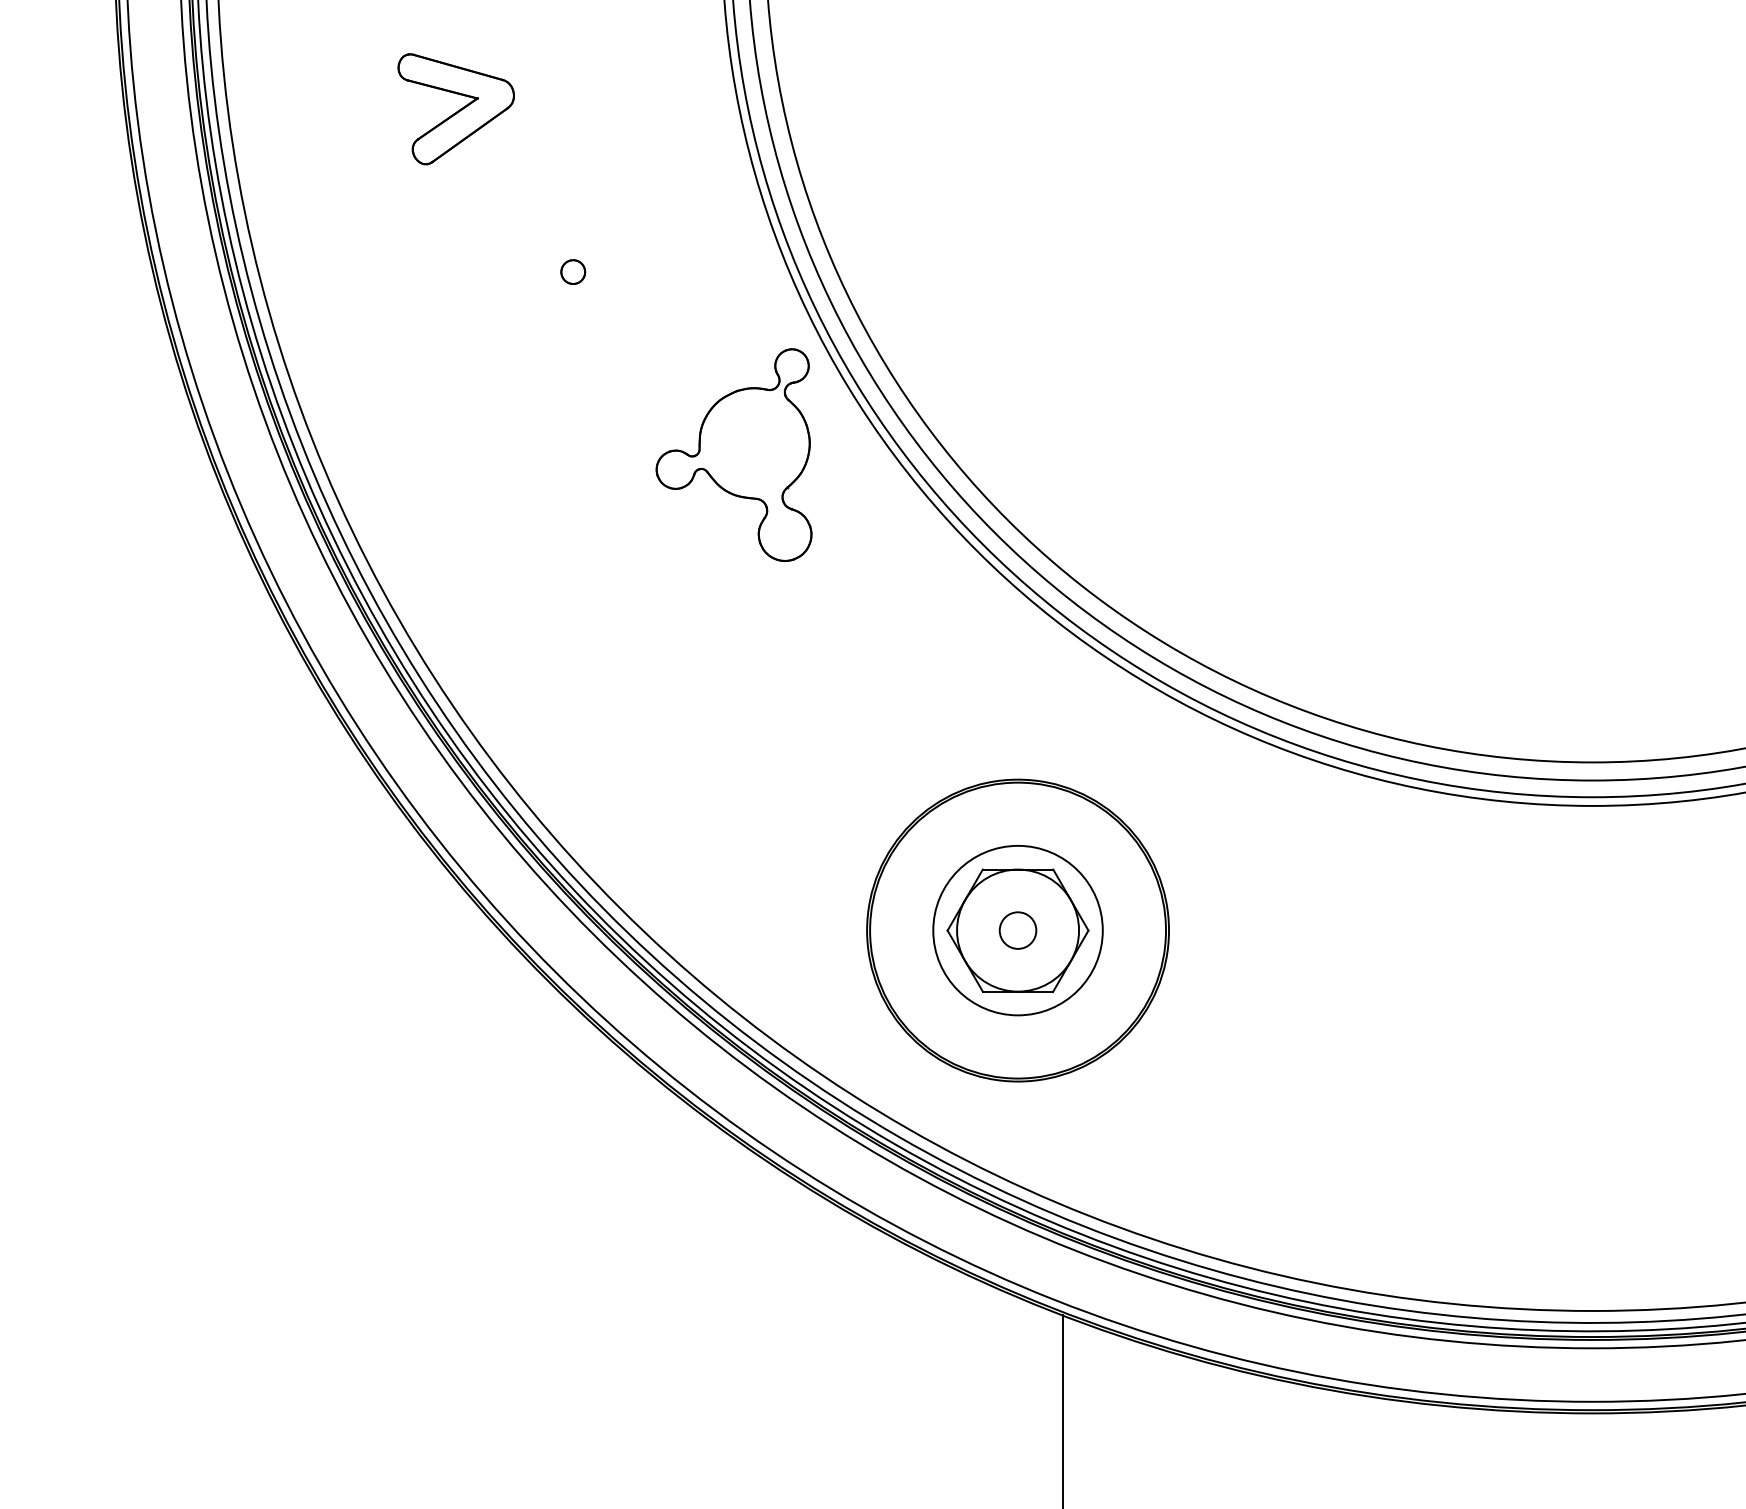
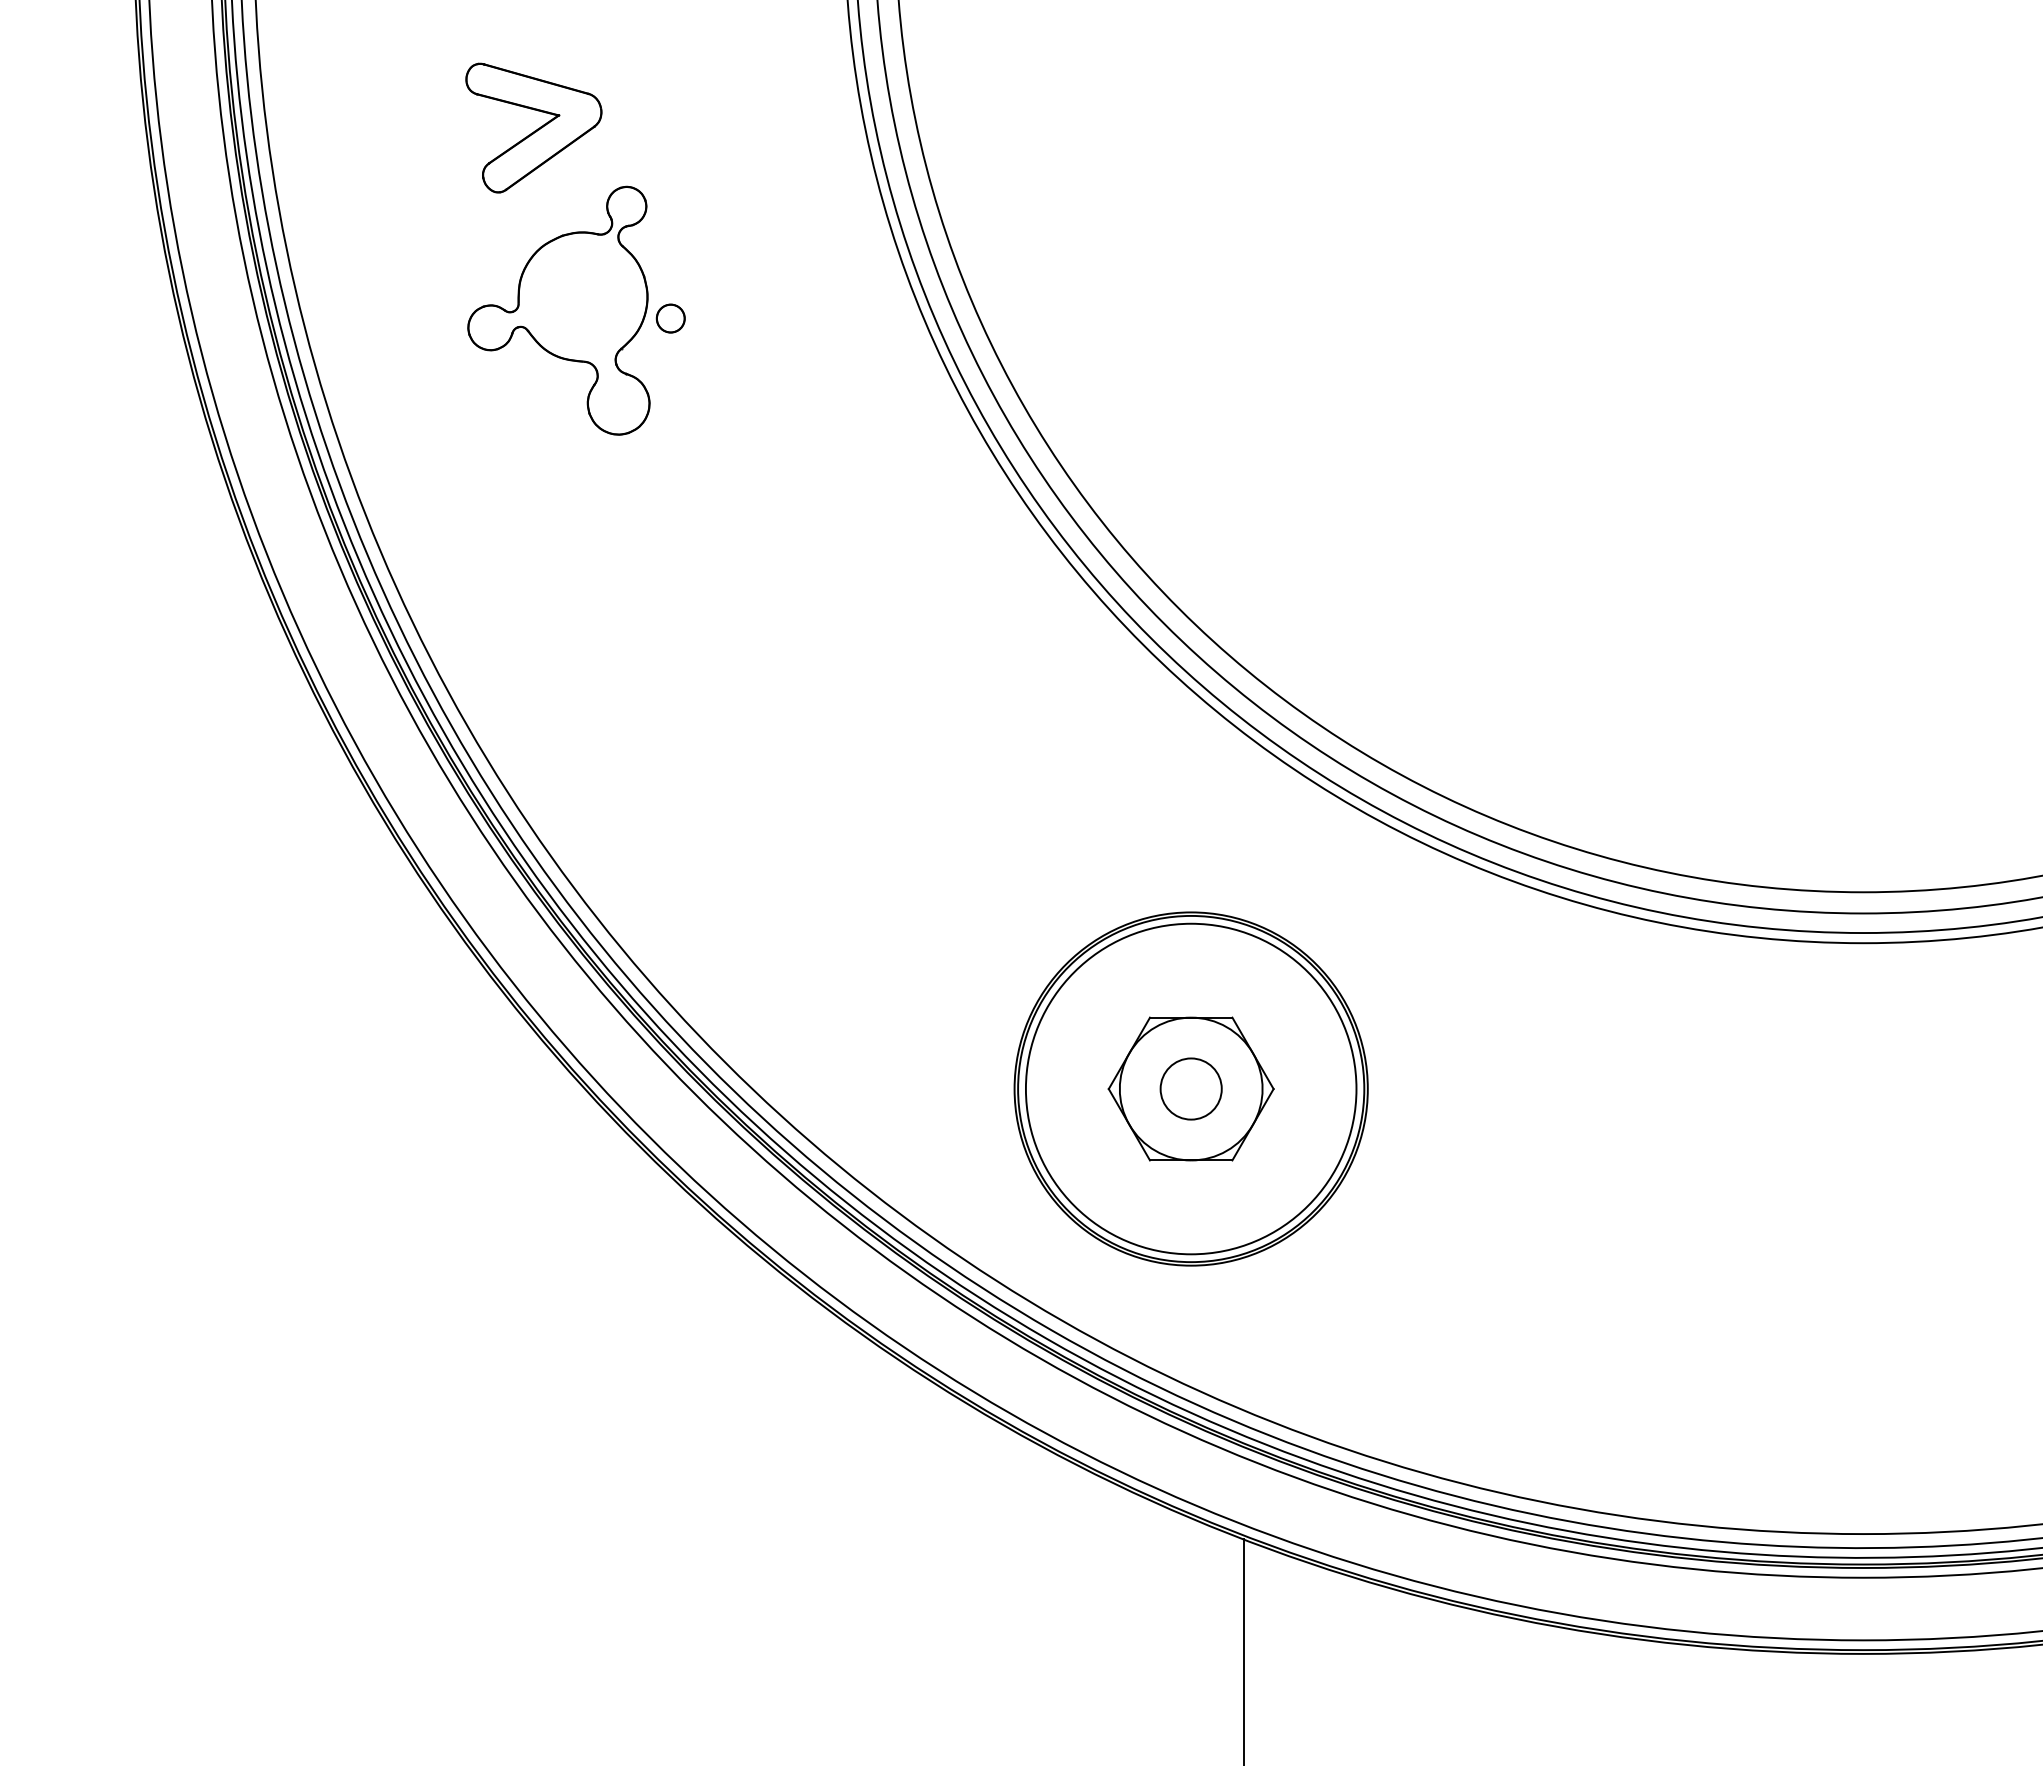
part: (733, 454) -> (558, 310), moved
circle: (1017, 930) -> (1190, 1088), size x1.43
circle: (1017, 930) -> (1190, 1088), size x1.67

